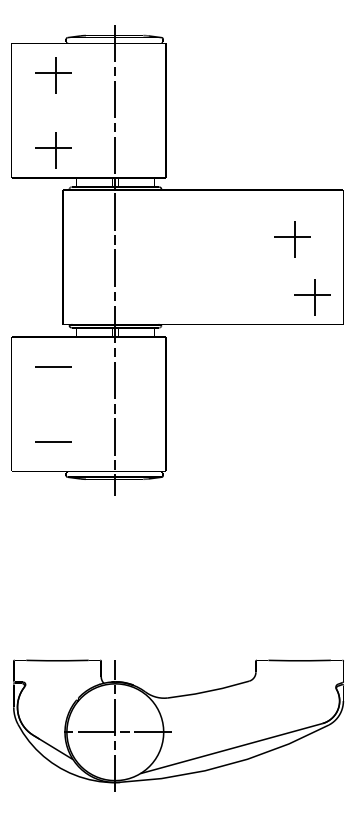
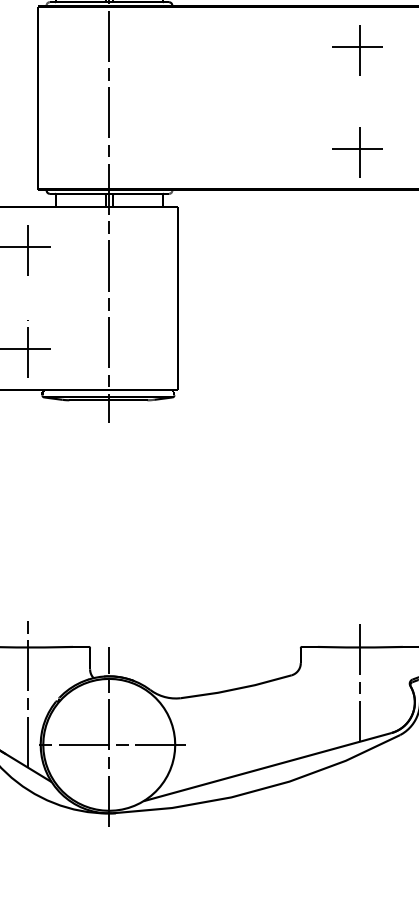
part: (292, 239) -> (357, 50), moved
part: (312, 297) -> (357, 152), moved
line: (55, 366) -> (27, 246), added
line: (55, 441) -> (27, 348), added
line: (299, 686) -> (360, 682), added
line: (55, 694) -> (27, 693), added

